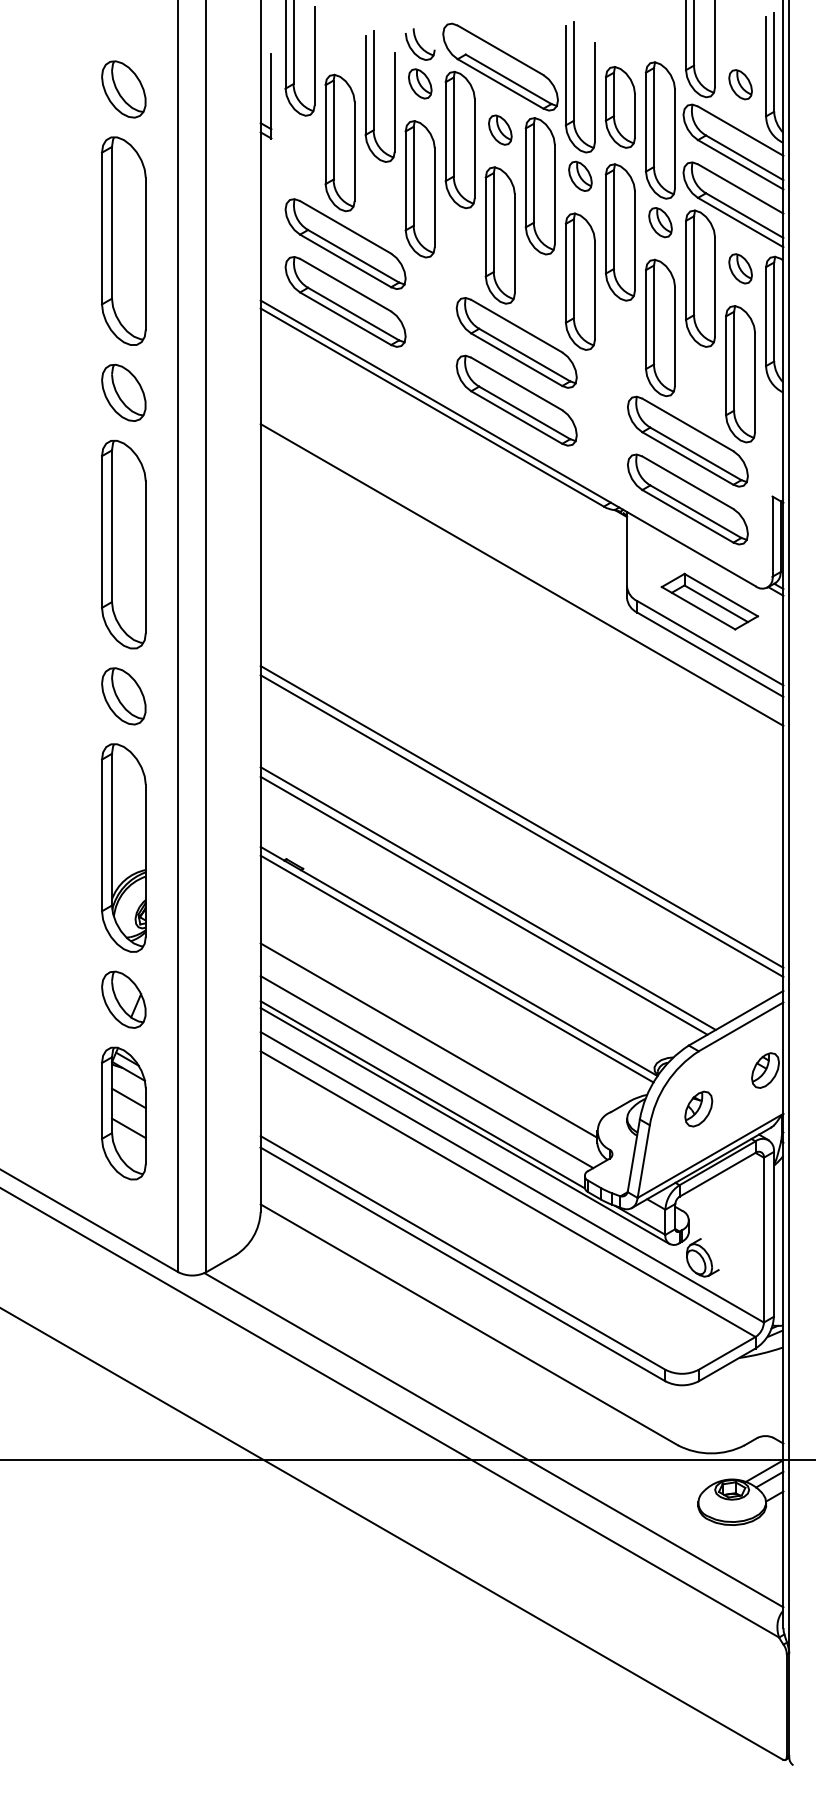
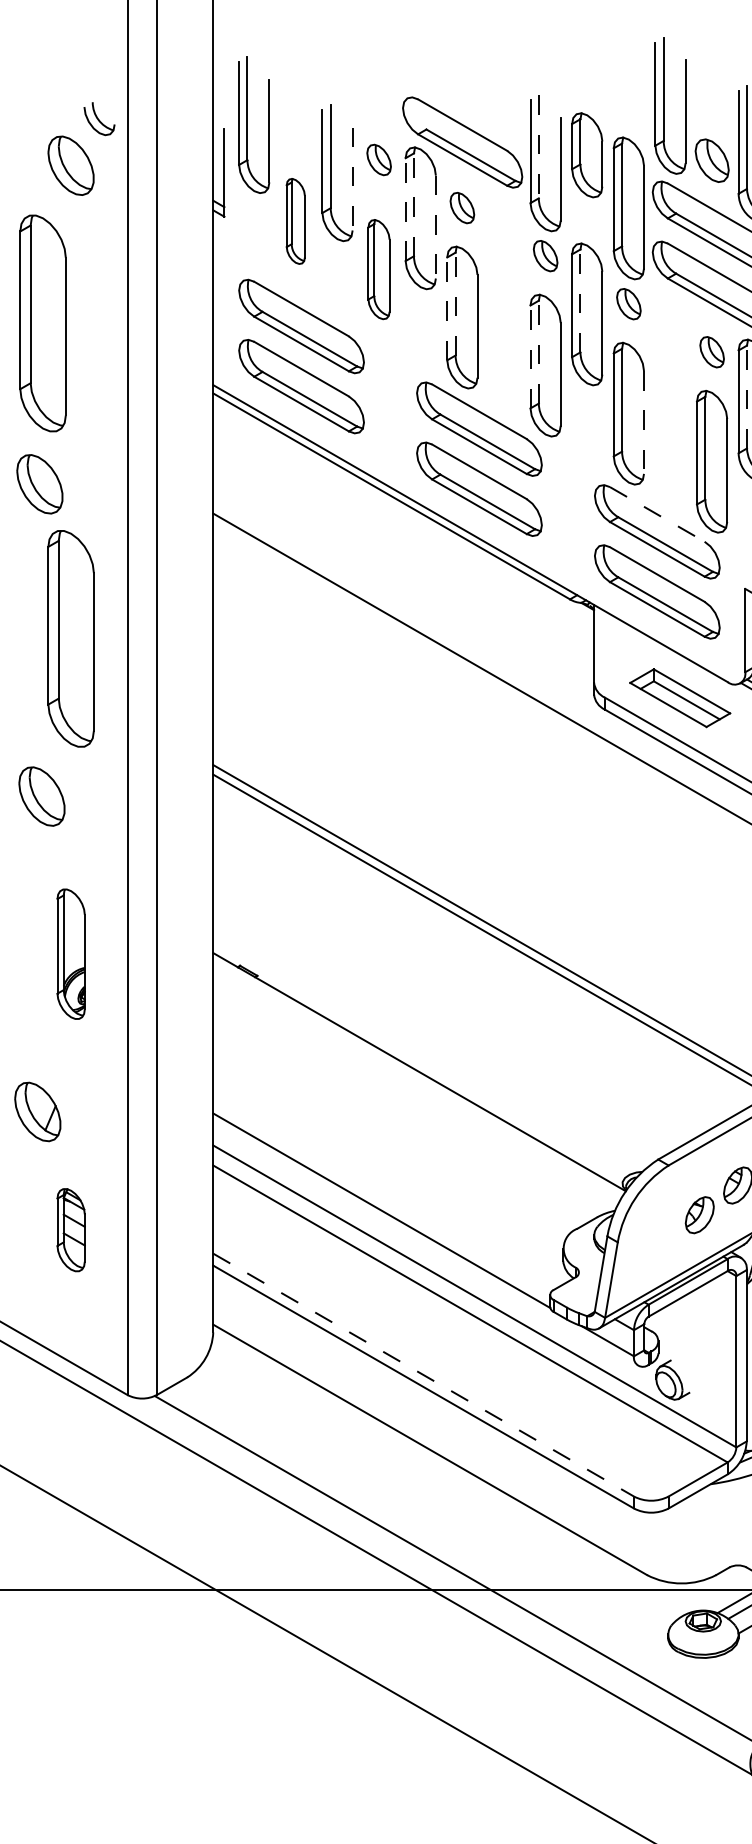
part: (419, 44) -> (98, 119), moved
line: (573, 71) -> (538, 147), solid -> dashed
part: (740, 84) -> (712, 160), size x1.4
line: (394, 102) -> (352, 179), solid -> dashed
part: (619, 107) -> (586, 155), moved
line: (453, 126) -> (413, 204), solid -> dashed
line: (445, 131) -> (405, 209), solid -> dashed
part: (339, 142) -> (295, 220), size x0.6
line: (474, 148) -> (435, 227), solid -> dashed
part: (539, 186) -> (503, 266), removed
part: (419, 189) -> (378, 269), size x0.7
line: (613, 219) -> (580, 300), solid -> dashed
line: (493, 222) -> (455, 304), solid -> dashed
line: (485, 226) -> (446, 308), solid -> dashed
part: (123, 240) -> (42, 322), moved
line: (573, 268) -> (538, 351), solid -> dashed
line: (565, 272) -> (530, 356), solid -> dashed
part: (700, 278) -> (670, 362), removed
line: (774, 311) -> (747, 396), solid -> dashed
line: (675, 336) -> (644, 422), solid -> dashed
part: (123, 392) -> (39, 483), moved
line: (687, 424) -> (656, 514), solid -> dashed
part: (123, 696) -> (41, 796), moved
part: (123, 847) -> (70, 953), size x0.6
line: (487, 898) -> (449, 1006), removed
line: (483, 905) -> (444, 1013), removed
line: (456, 968) -> (416, 1079), removed
part: (123, 999) -> (37, 1111), moved
line: (428, 1040) -> (387, 1154), removed
line: (426, 1072) -> (385, 1187), removed
part: (698, 1108) -> (699, 1214), moved
part: (123, 1113) -> (70, 1230), size x0.6
line: (464, 1125) -> (425, 1242), removed
line: (463, 1252) -> (424, 1374), solid -> dashed

